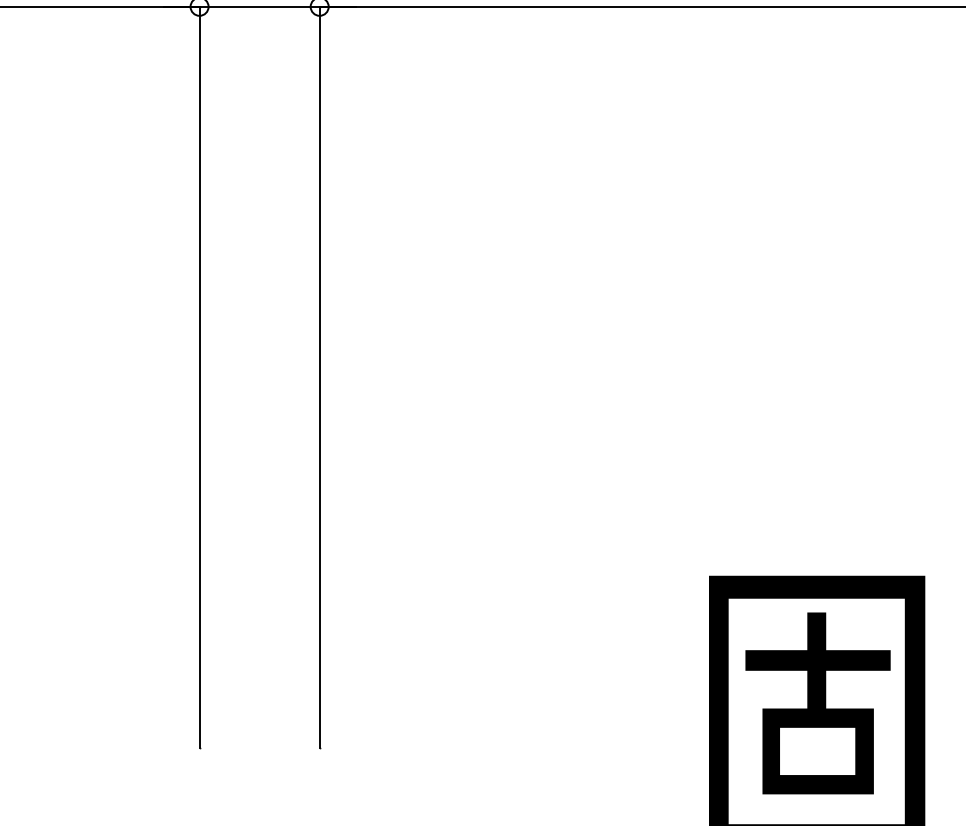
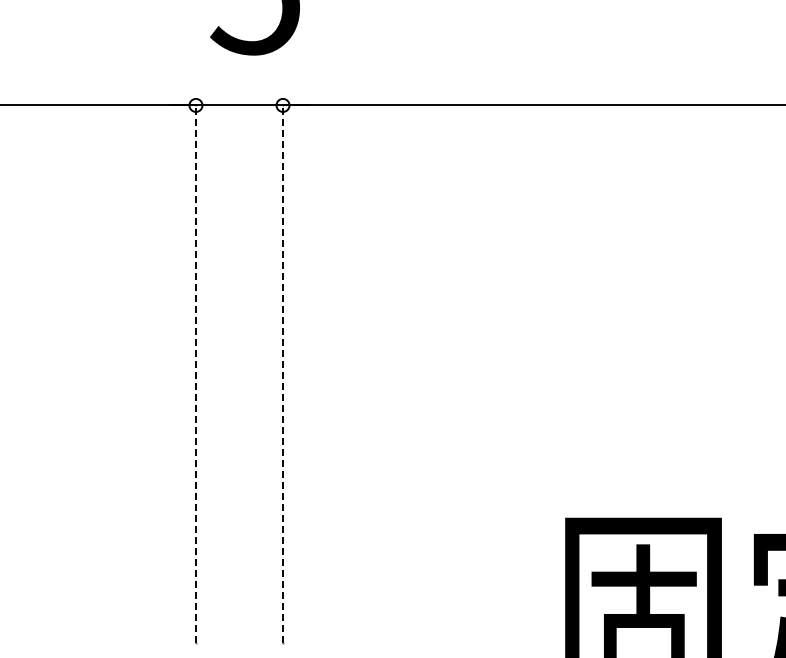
line: (198, 378) -> (195, 374), solid -> dashed
line: (320, 378) -> (283, 374), solid -> dashed

